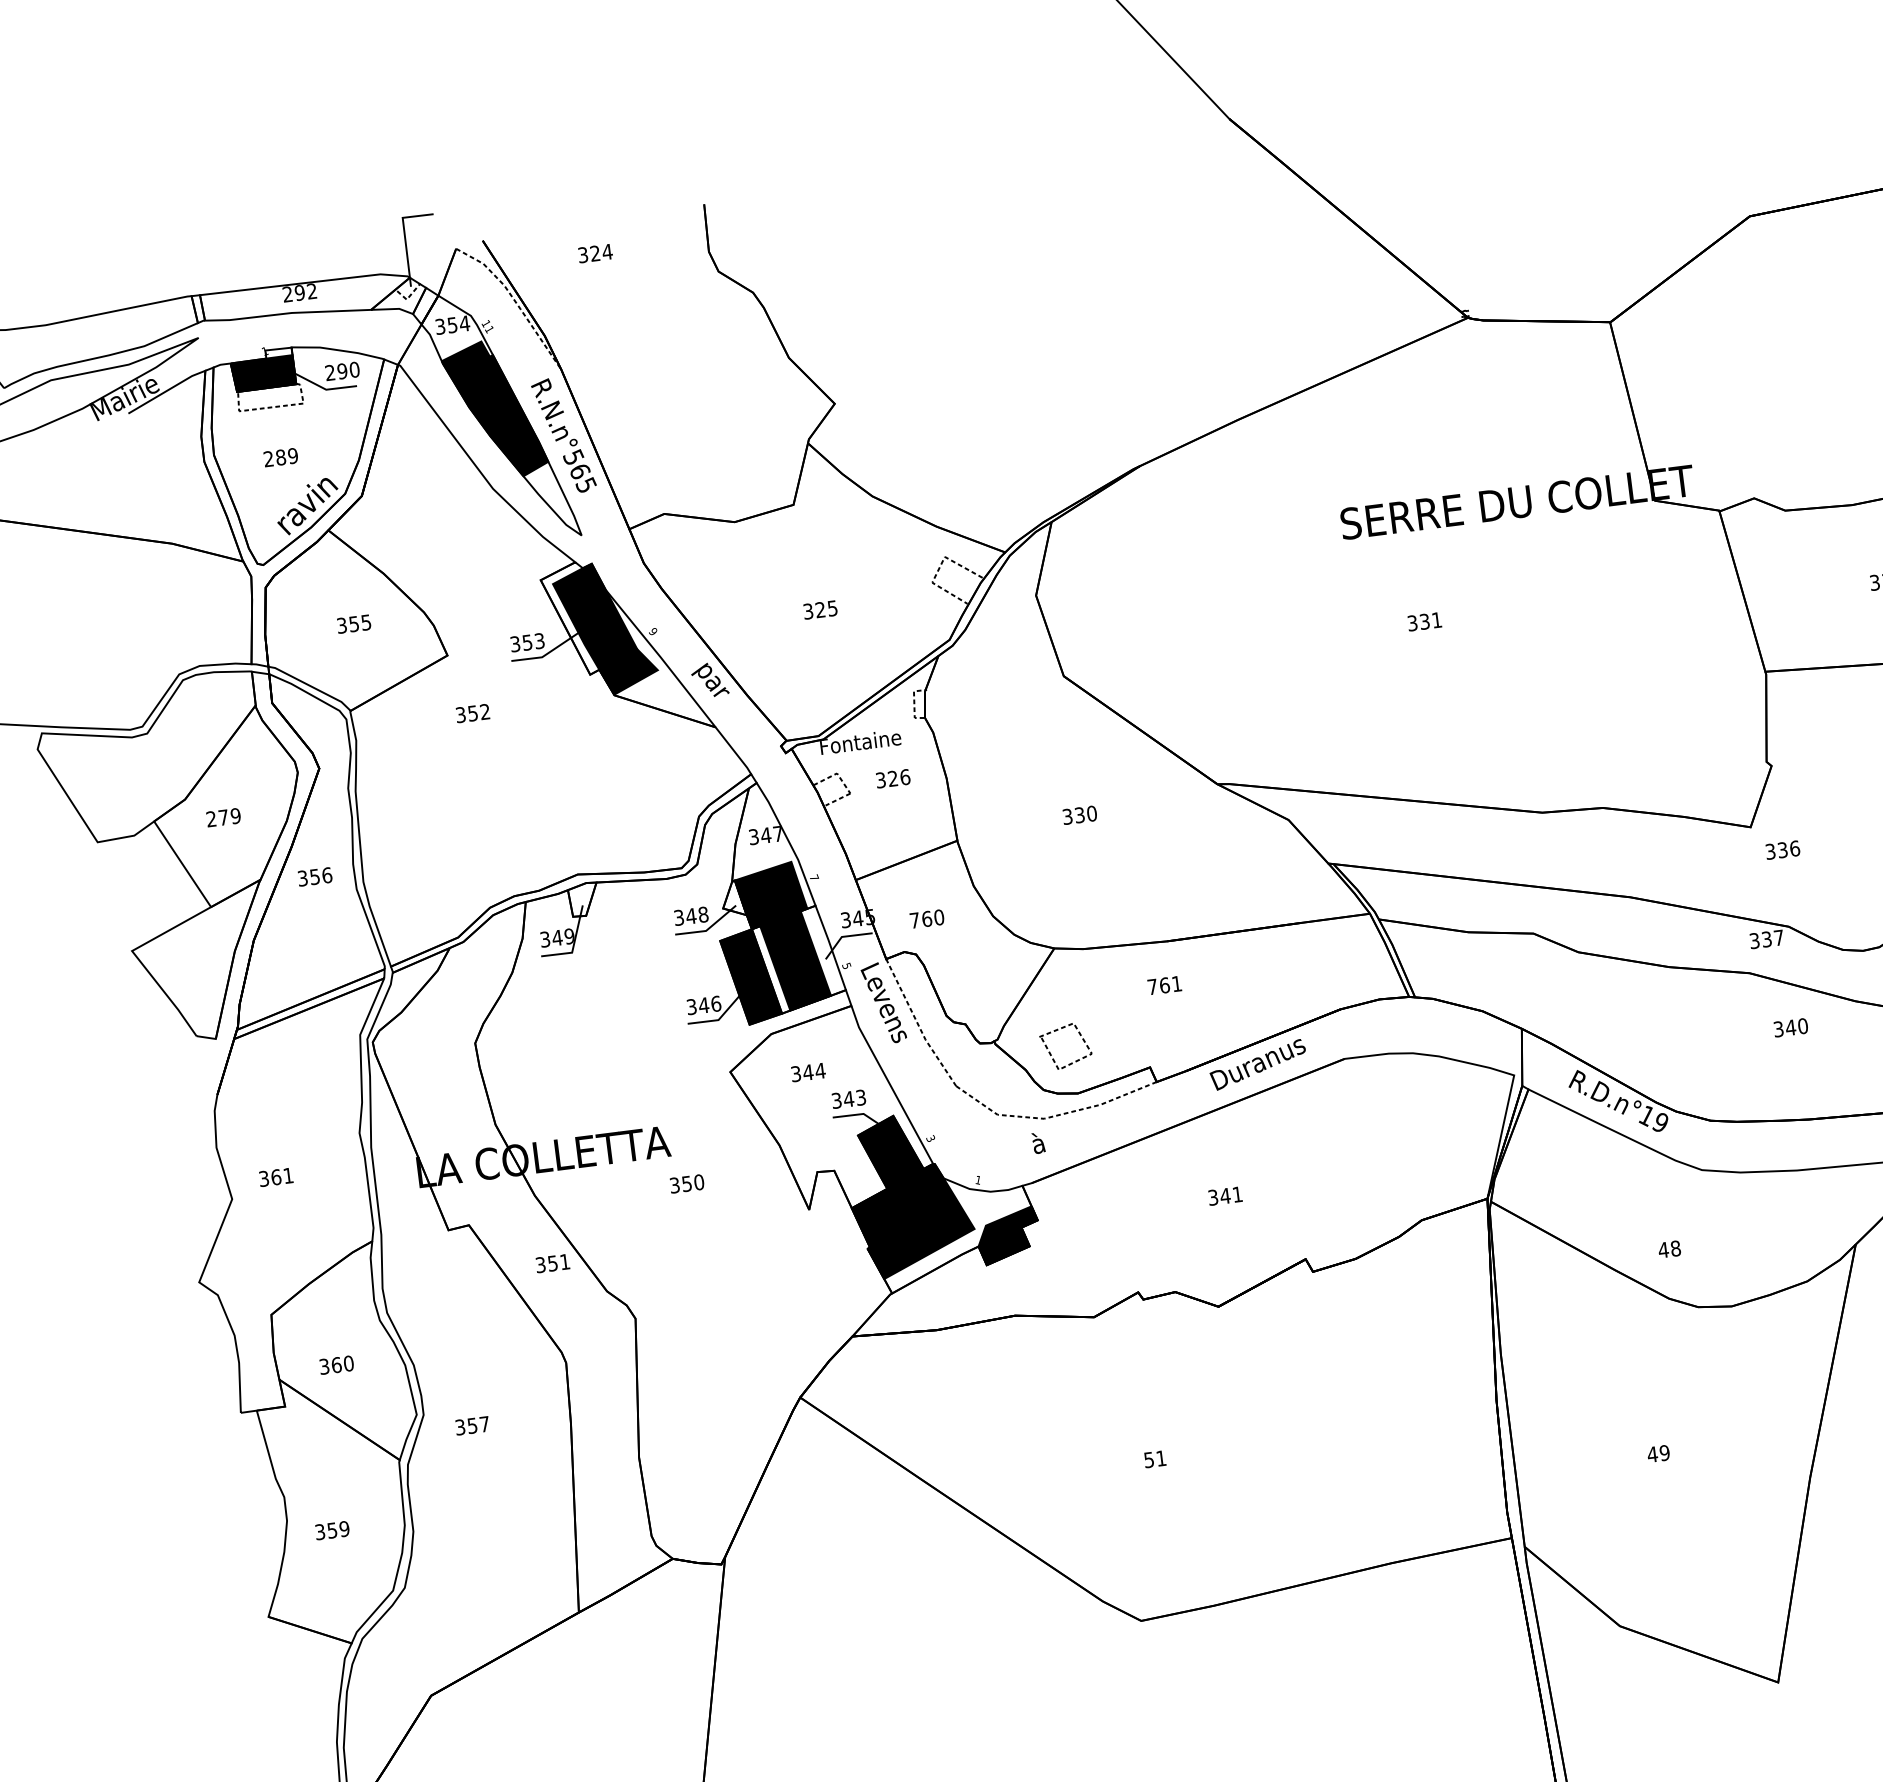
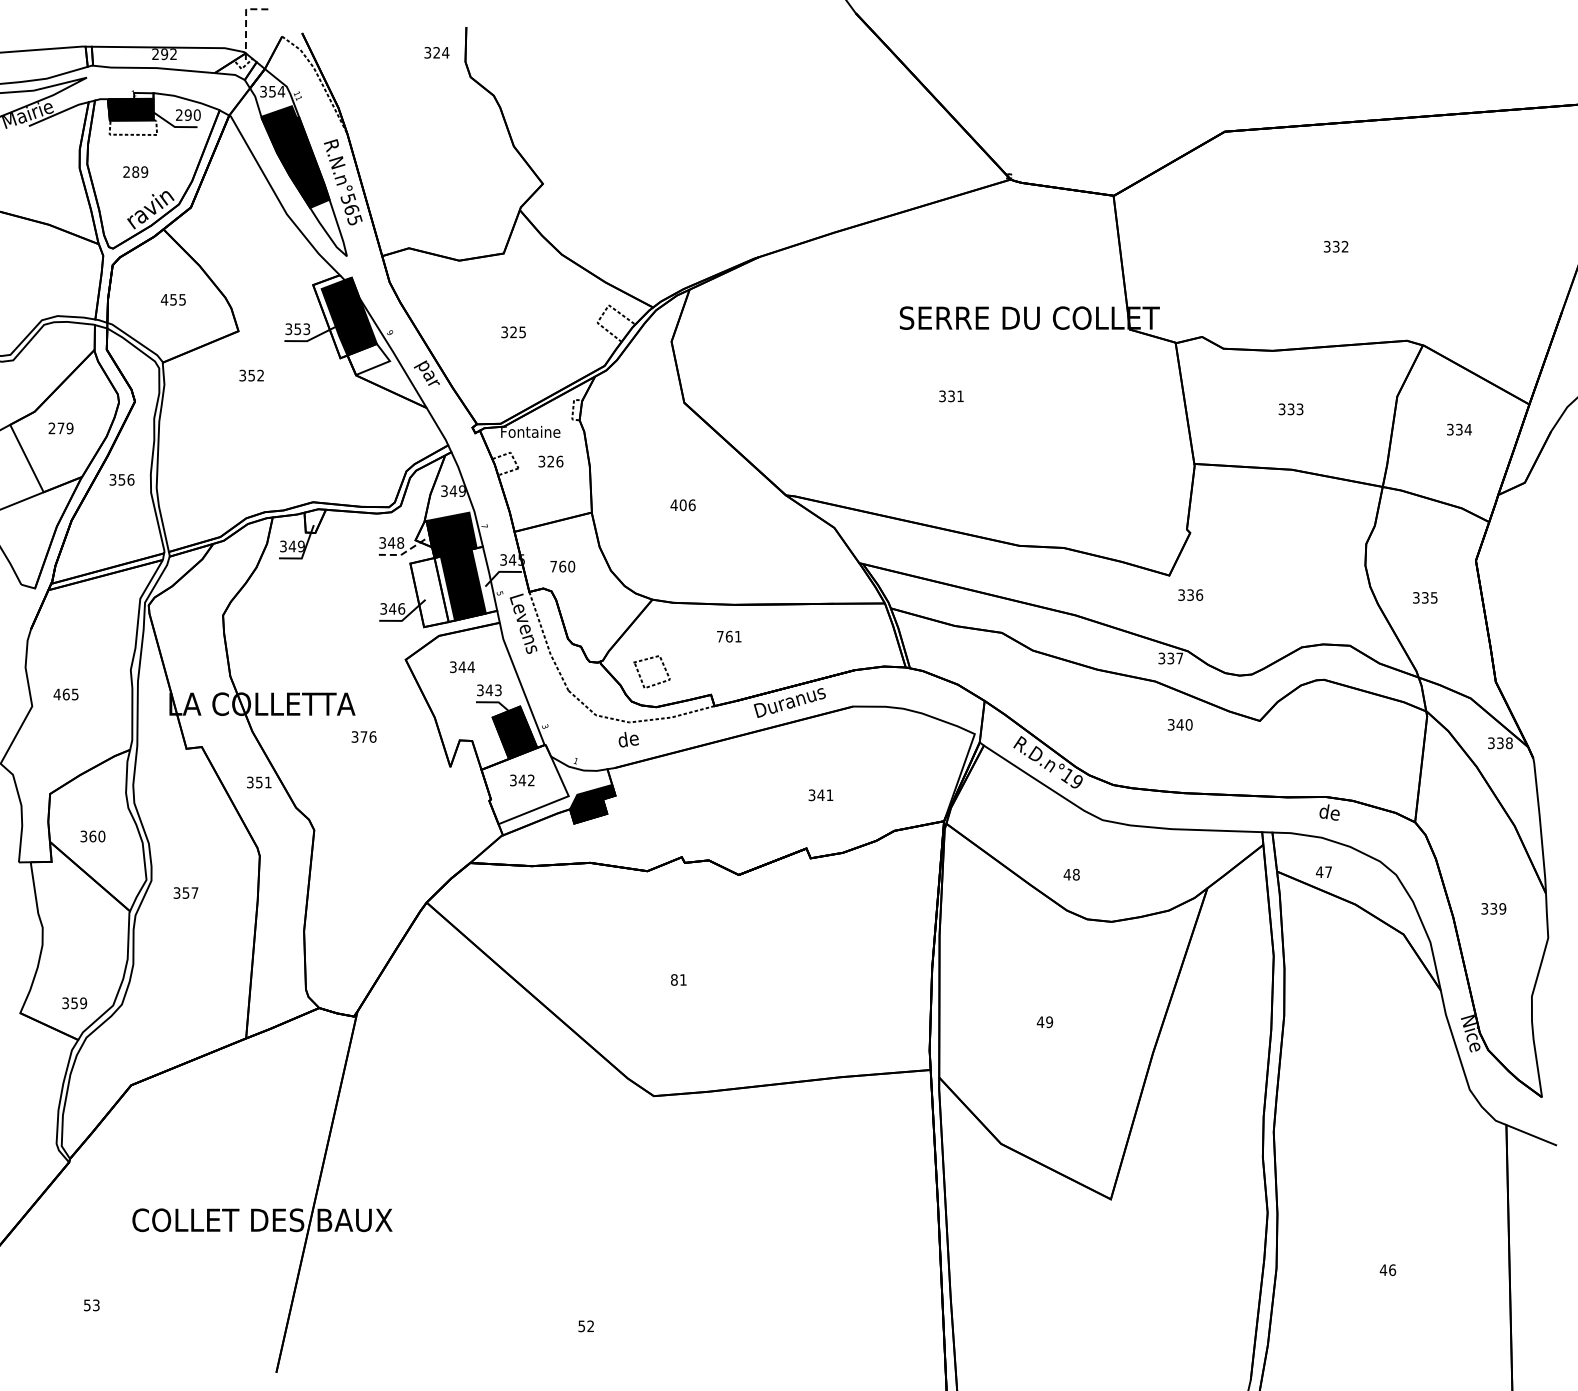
line: (405, 235) -> (246, 22), solid -> dashed
text: (594, 253) -> (436, 52), moved
text: (341, 625) -> (164, 299), 355 -> 455
fill: (628, 671) -> (368, 359), removed
text: (1078, 815) -> (682, 505), 330 -> 406
text: (778, 834) -> (462, 491), 347 -> 349
line: (707, 928) -> (402, 553), solid -> dashed
fill: (750, 976) -> (429, 592), removed
text: (1045, 1142) -> (628, 739), à -> de
text: (275, 1177) -> (65, 694), 361 -> 465
text: (692, 1182) -> (368, 736), 350 -> 376
text: (1224, 1196) -> (820, 795), moved
fill: (912, 1220) -> (524, 784), removed
text: (1149, 1459) -> (674, 979), 51 -> 81
text: (332, 1530) -> (74, 1003), moved

